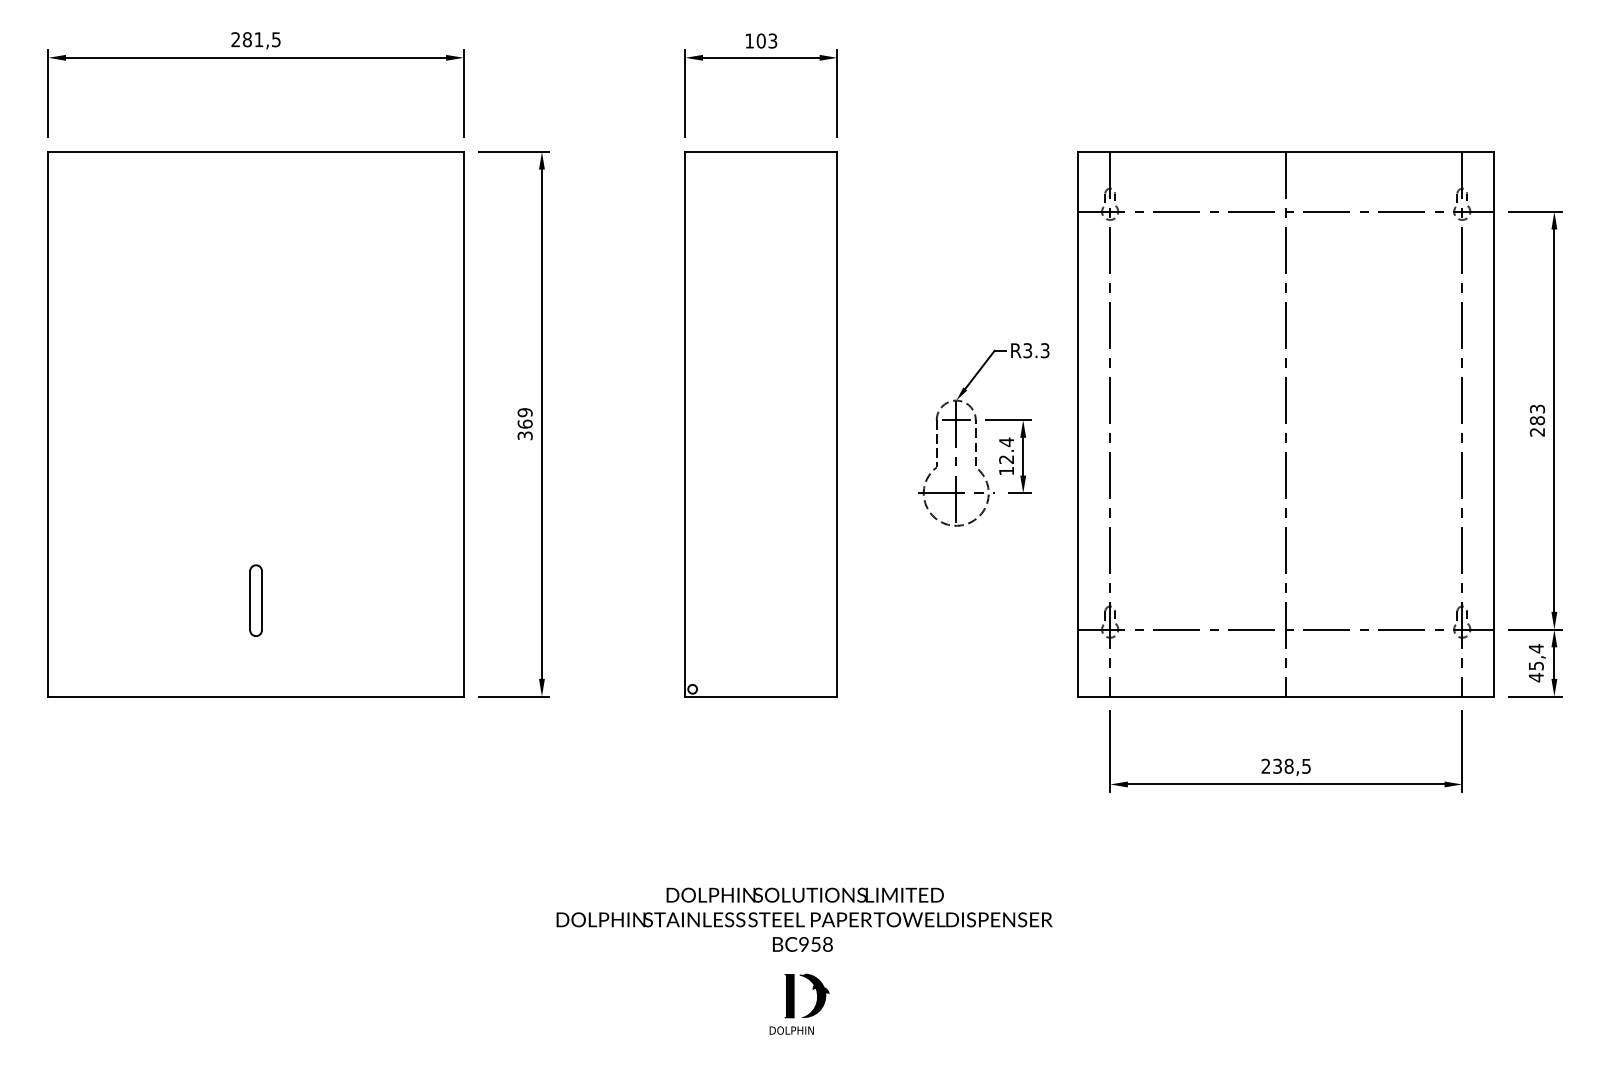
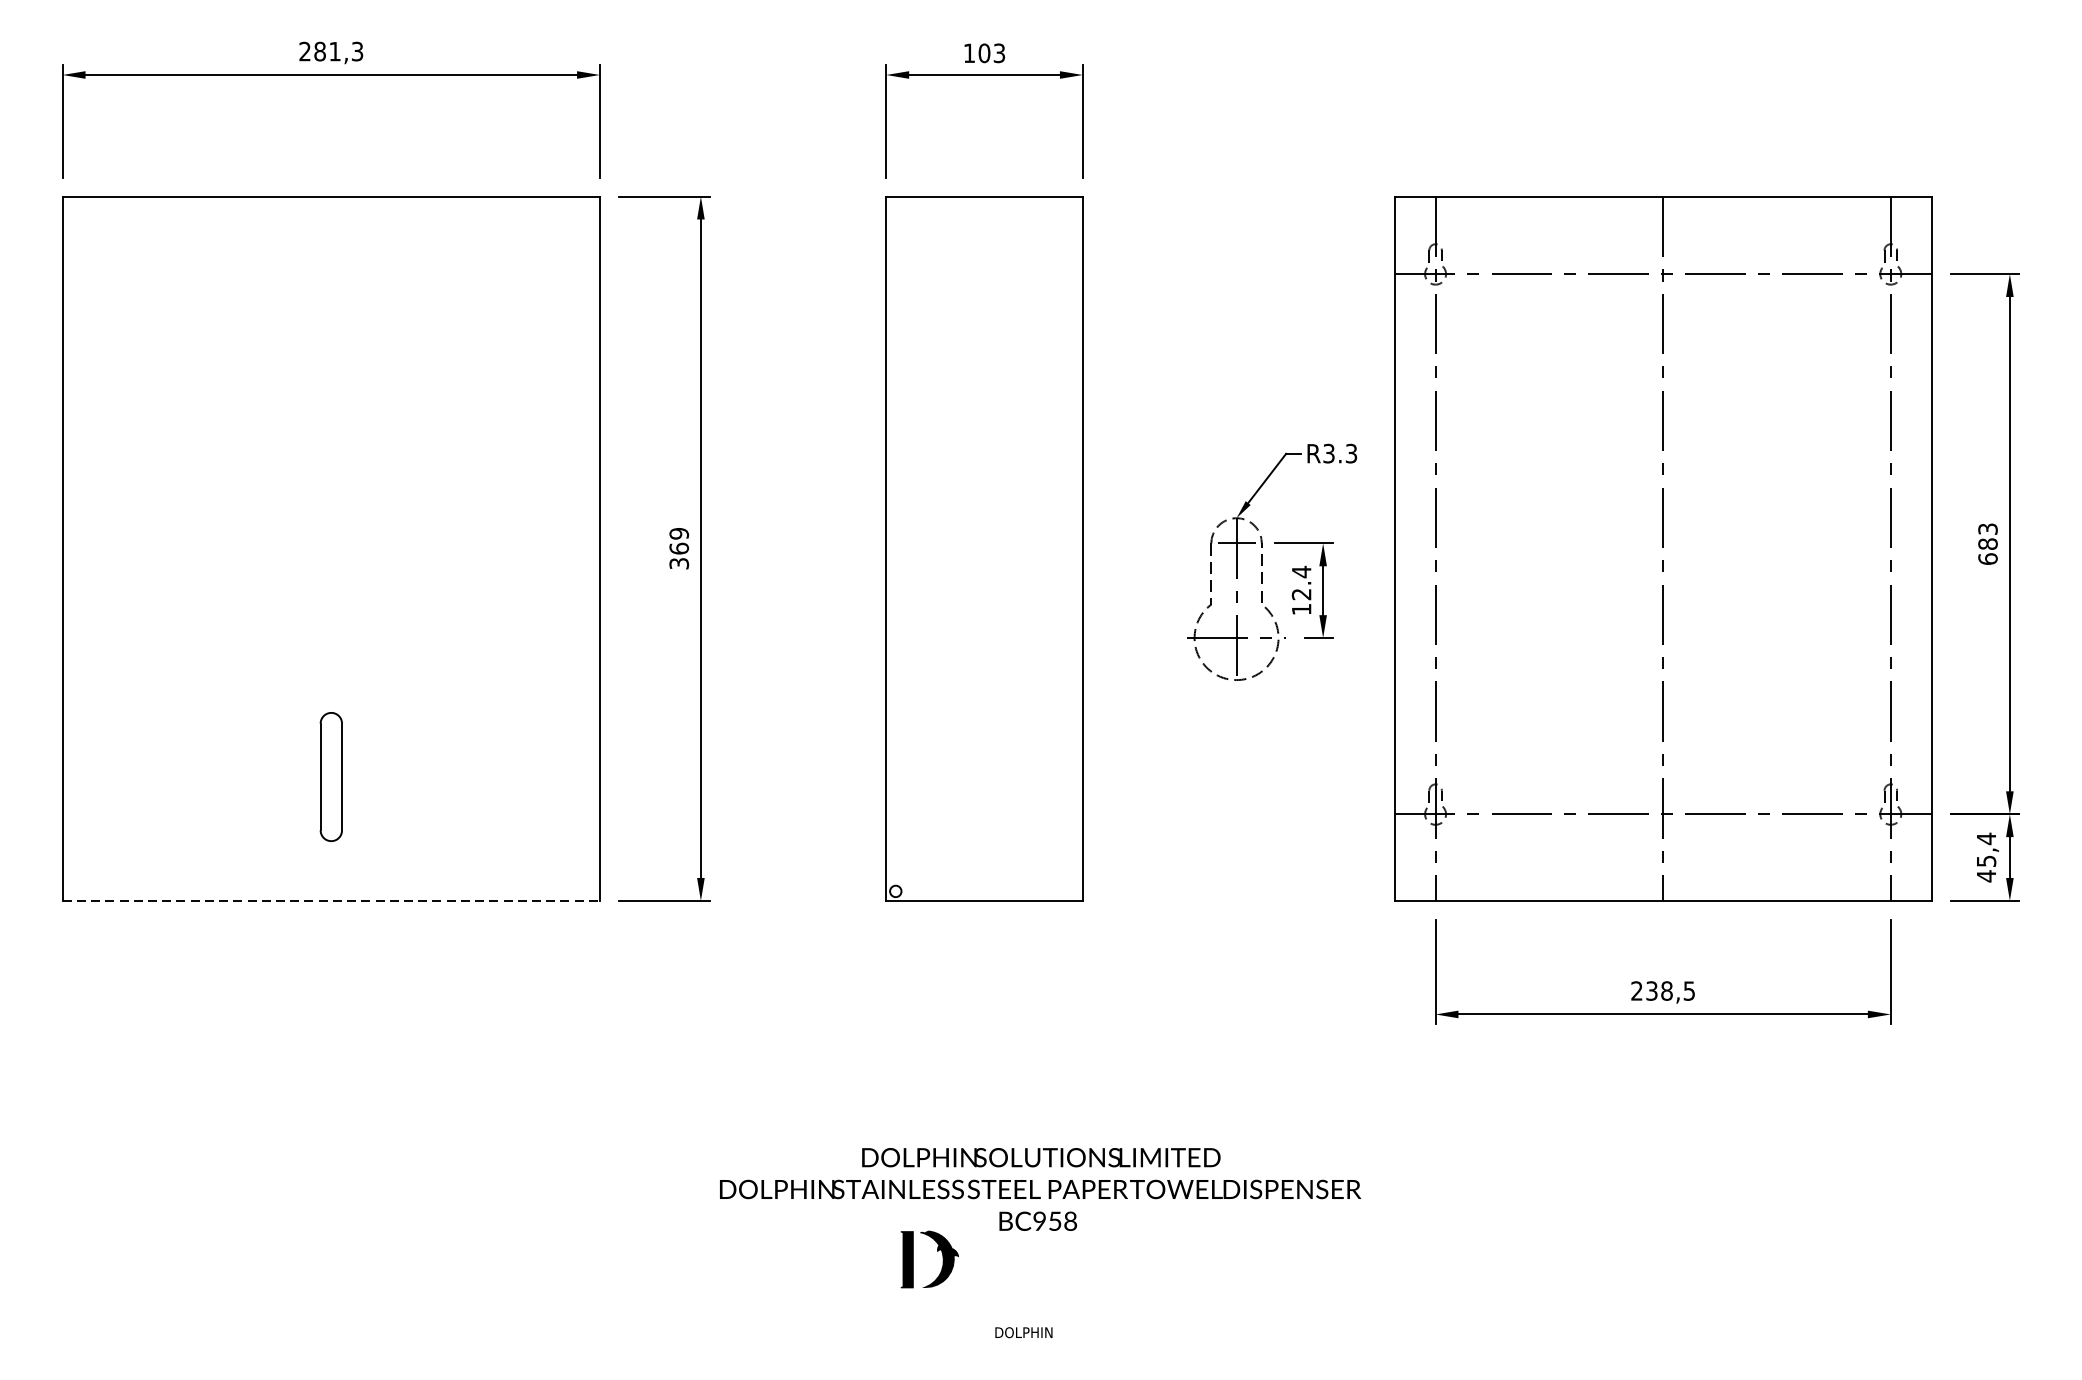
text: (276, 39) -> (357, 51), 281,5 -> 281,3
text: (1537, 431) -> (1988, 558), 283 -> 683
part: (255, 600) -> (330, 776), size x1.4
line: (256, 696) -> (331, 900), solid -> dashed
part: (812, 989) -> (936, 1251), moved

